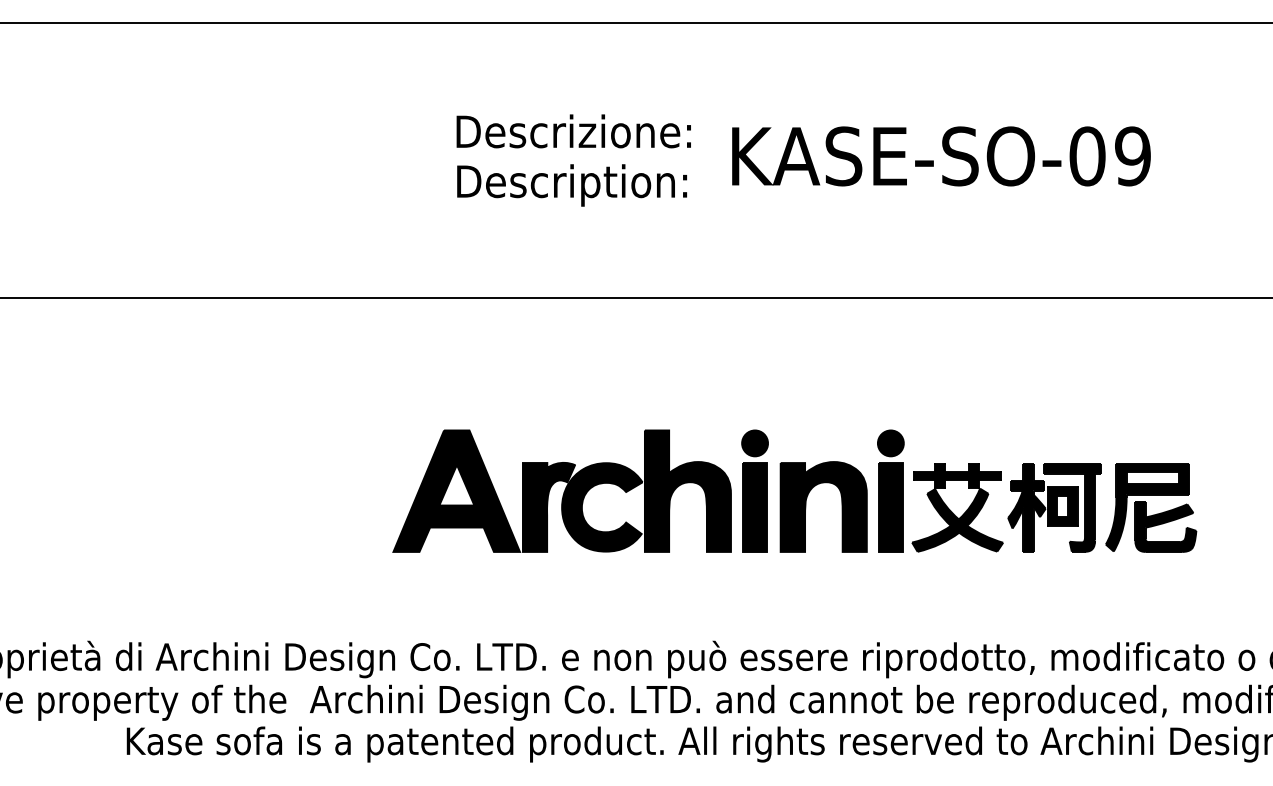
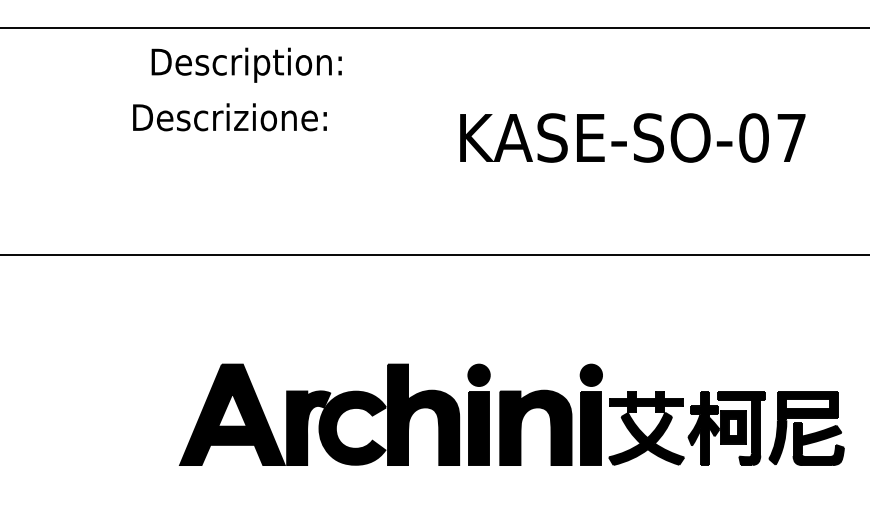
text: (573, 131) -> (229, 117), moved
text: (1132, 156) -> (791, 138), KASE-SO-09 -> KASE-SO-07
text: (571, 185) -> (246, 65), moved

